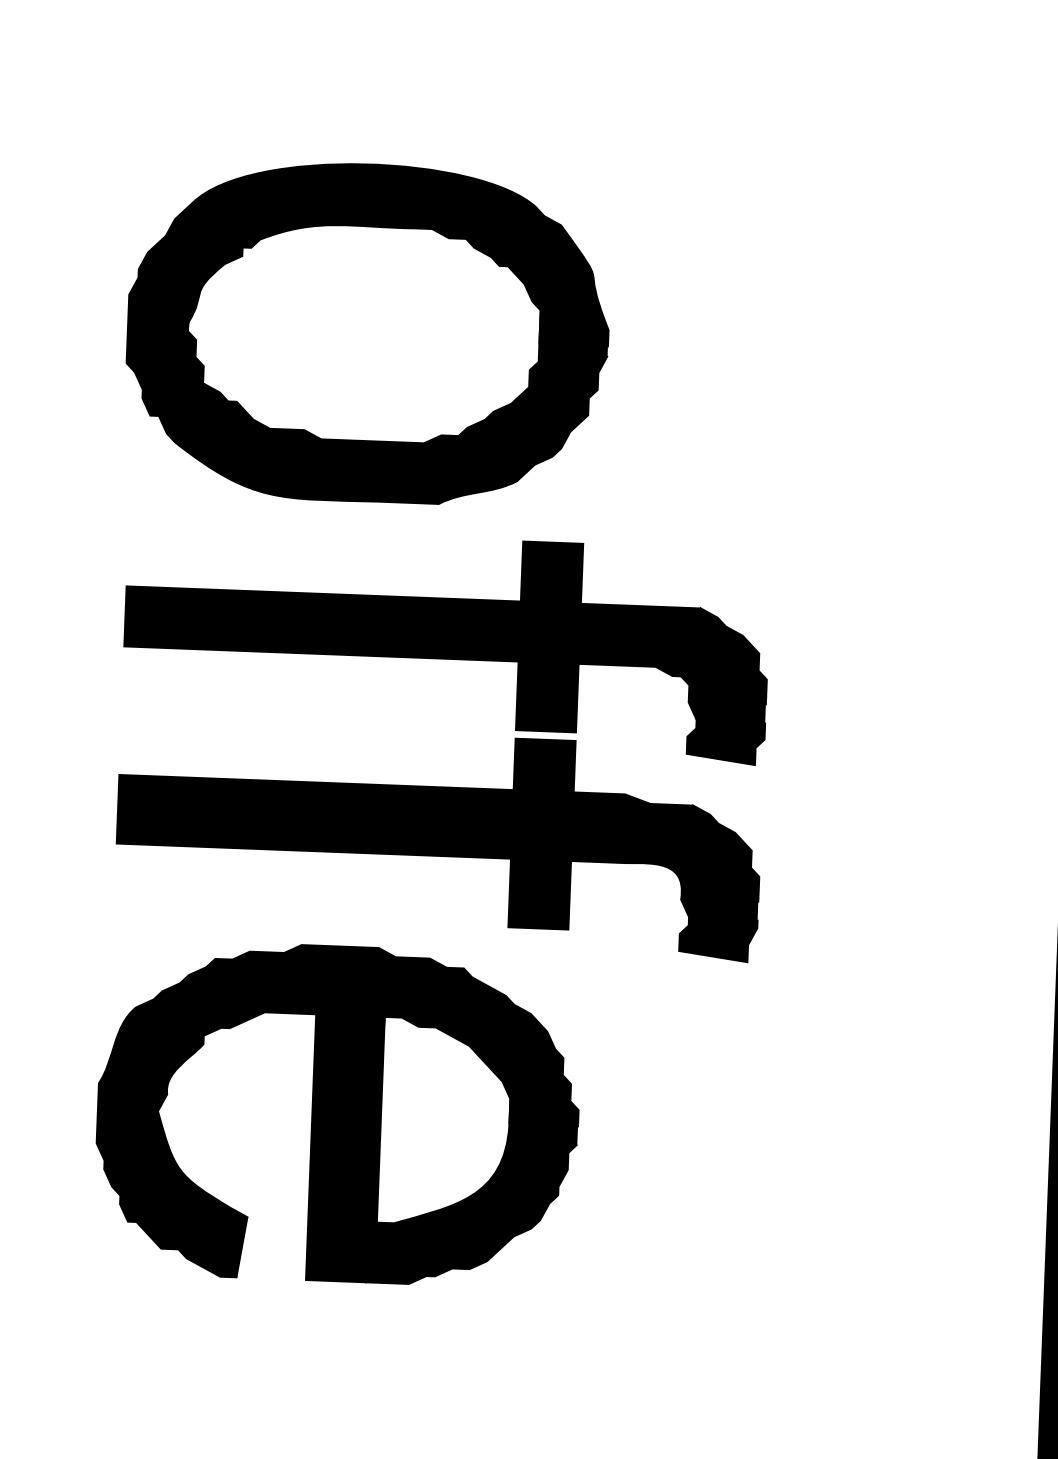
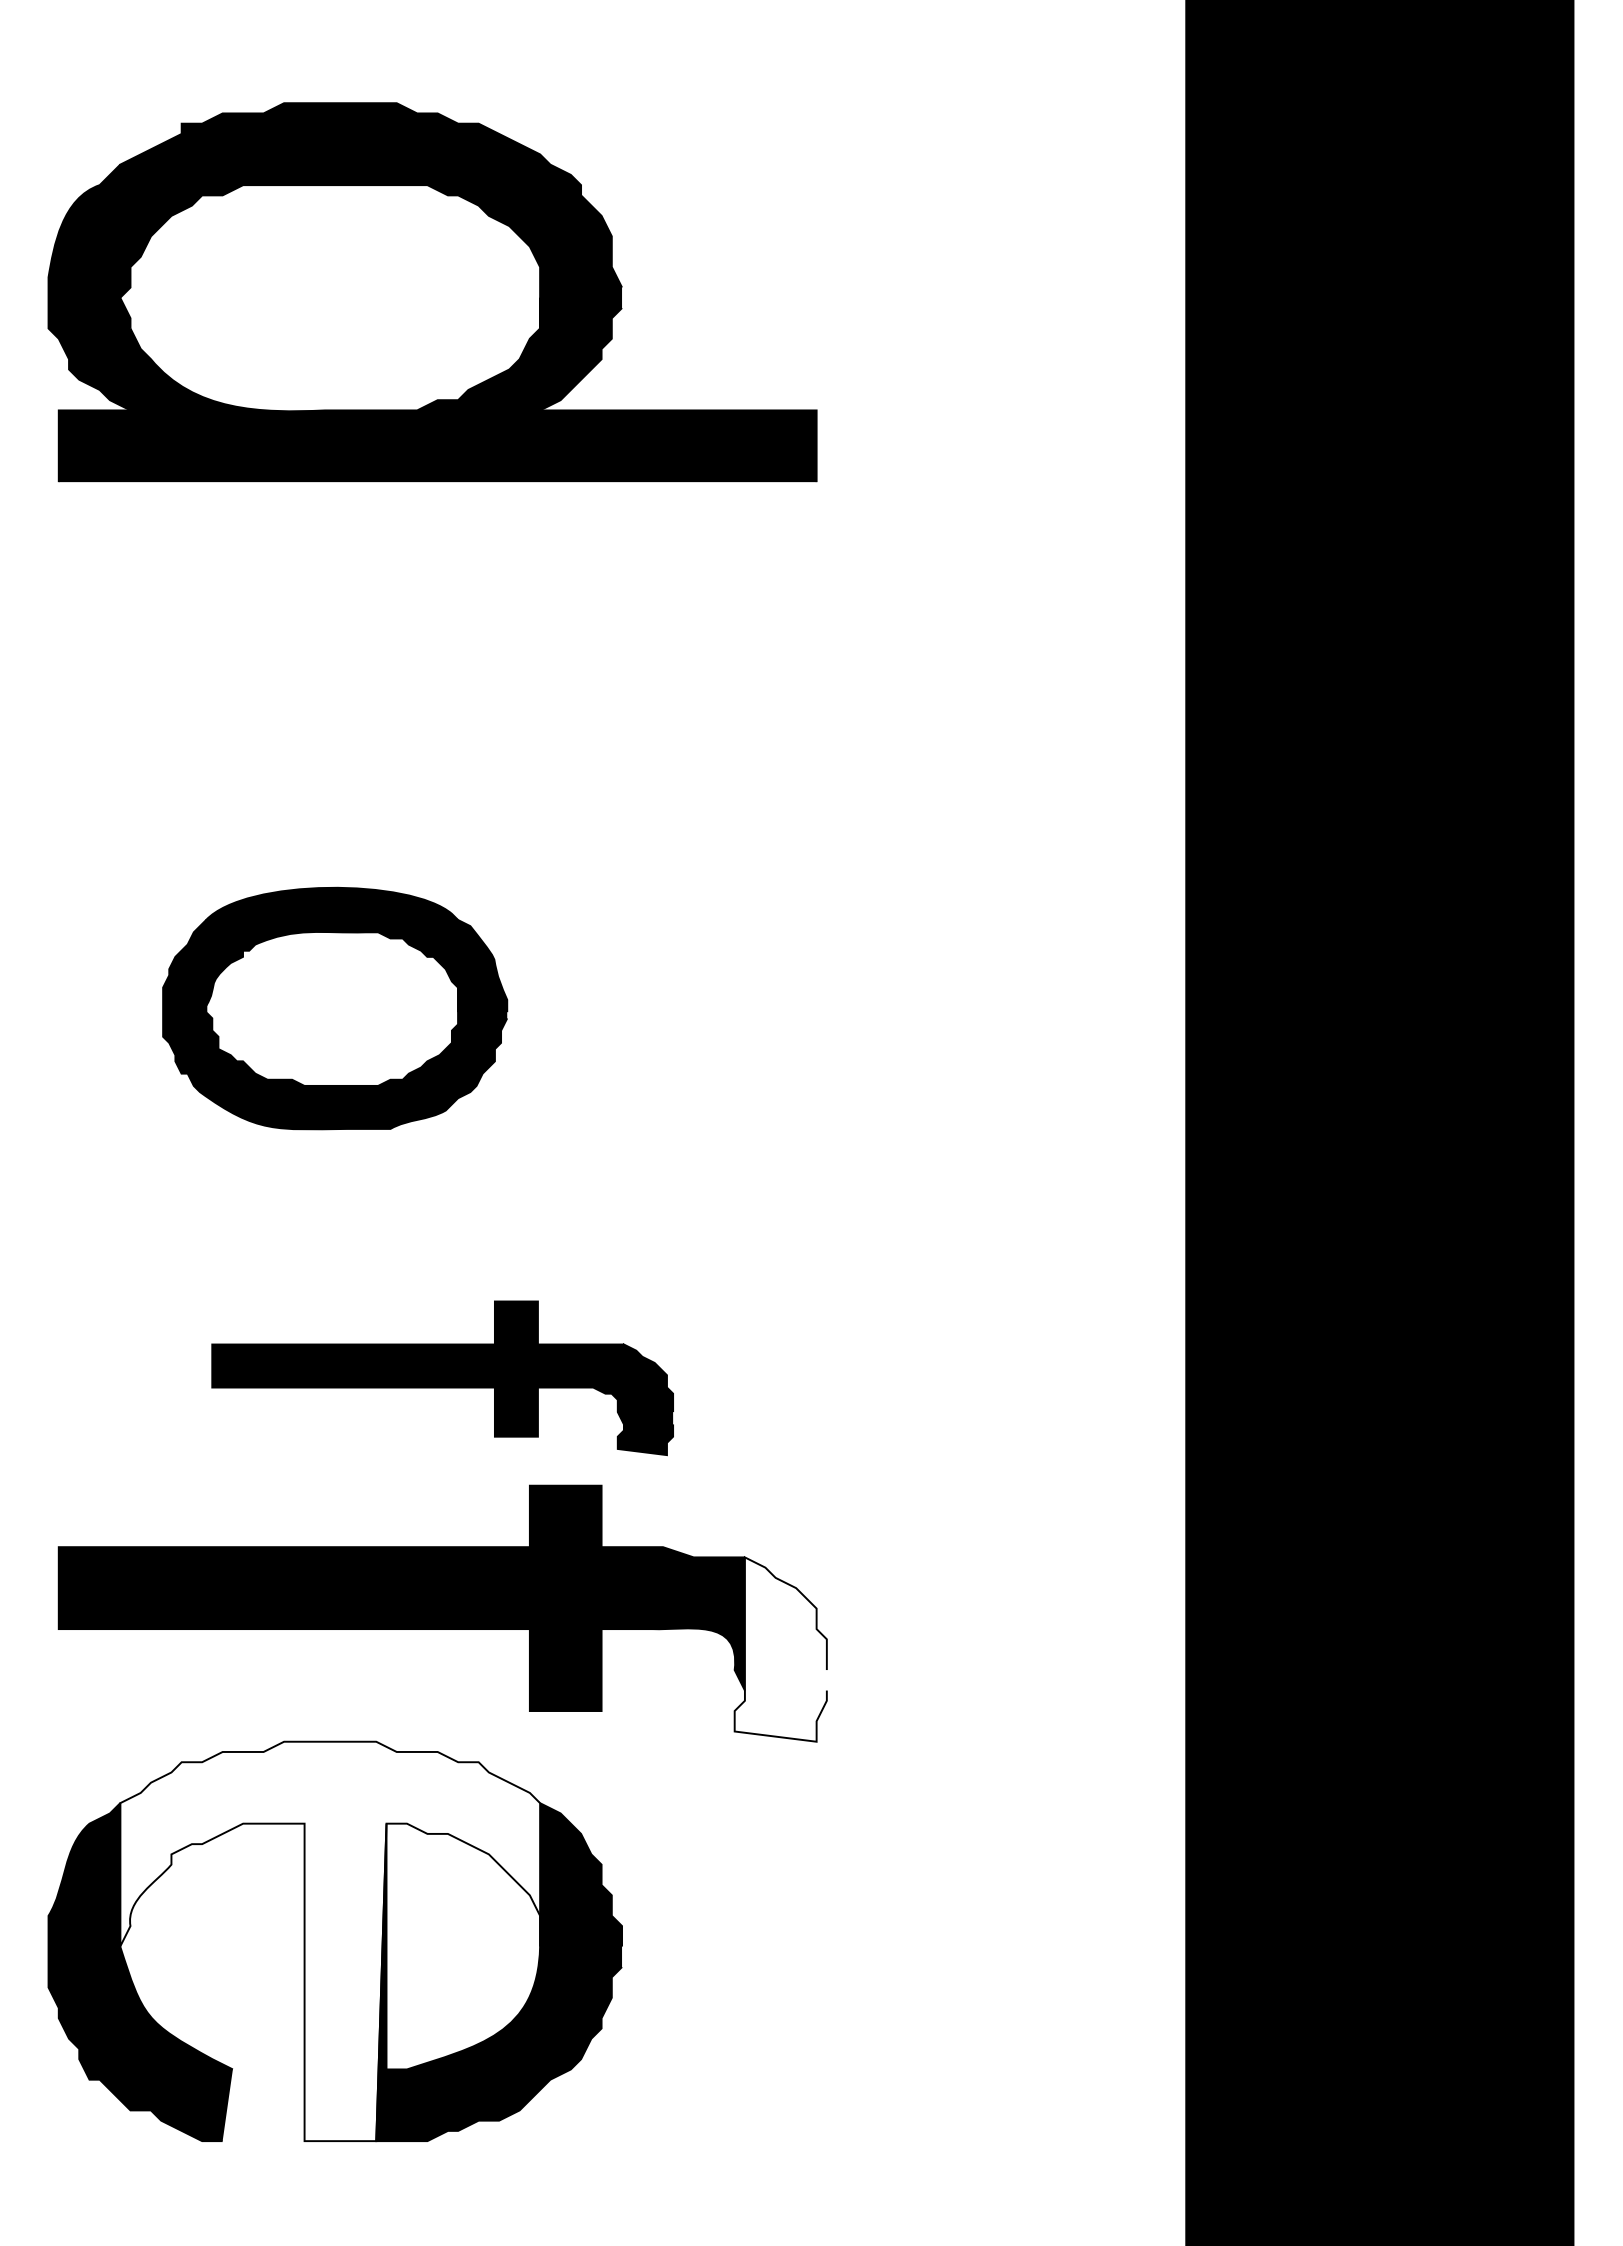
part: (367, 332) -> (334, 1008), size x0.6
part: (445, 646) -> (442, 1378), size x0.6
fill: (720, 883) -> (780, 1649), removed
fill: (334, 1113) -> (330, 1941), removed

